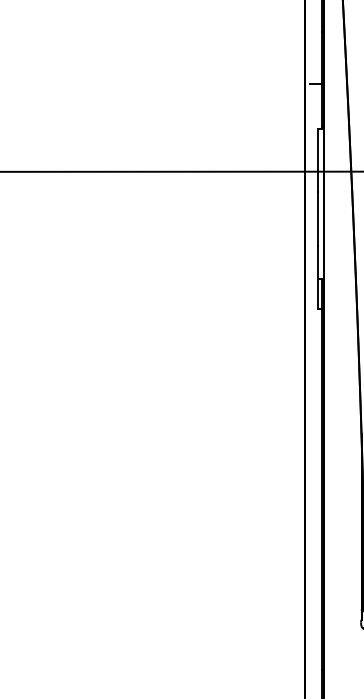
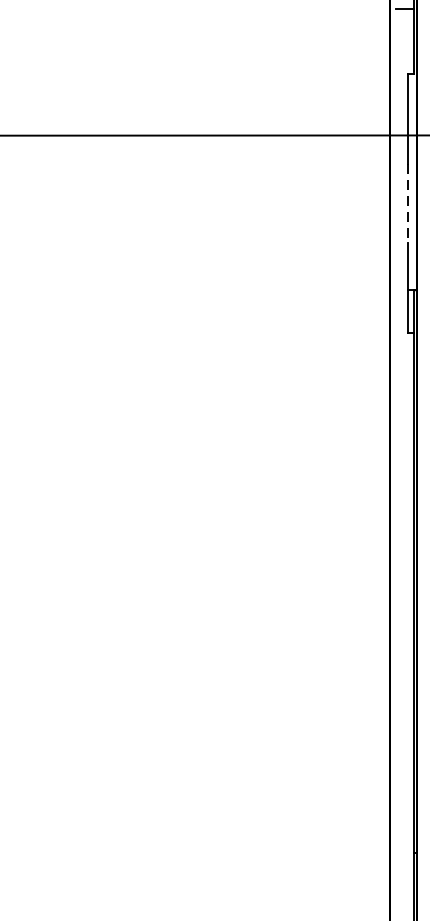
line: (317, 219) -> (407, 204), solid -> dashed

